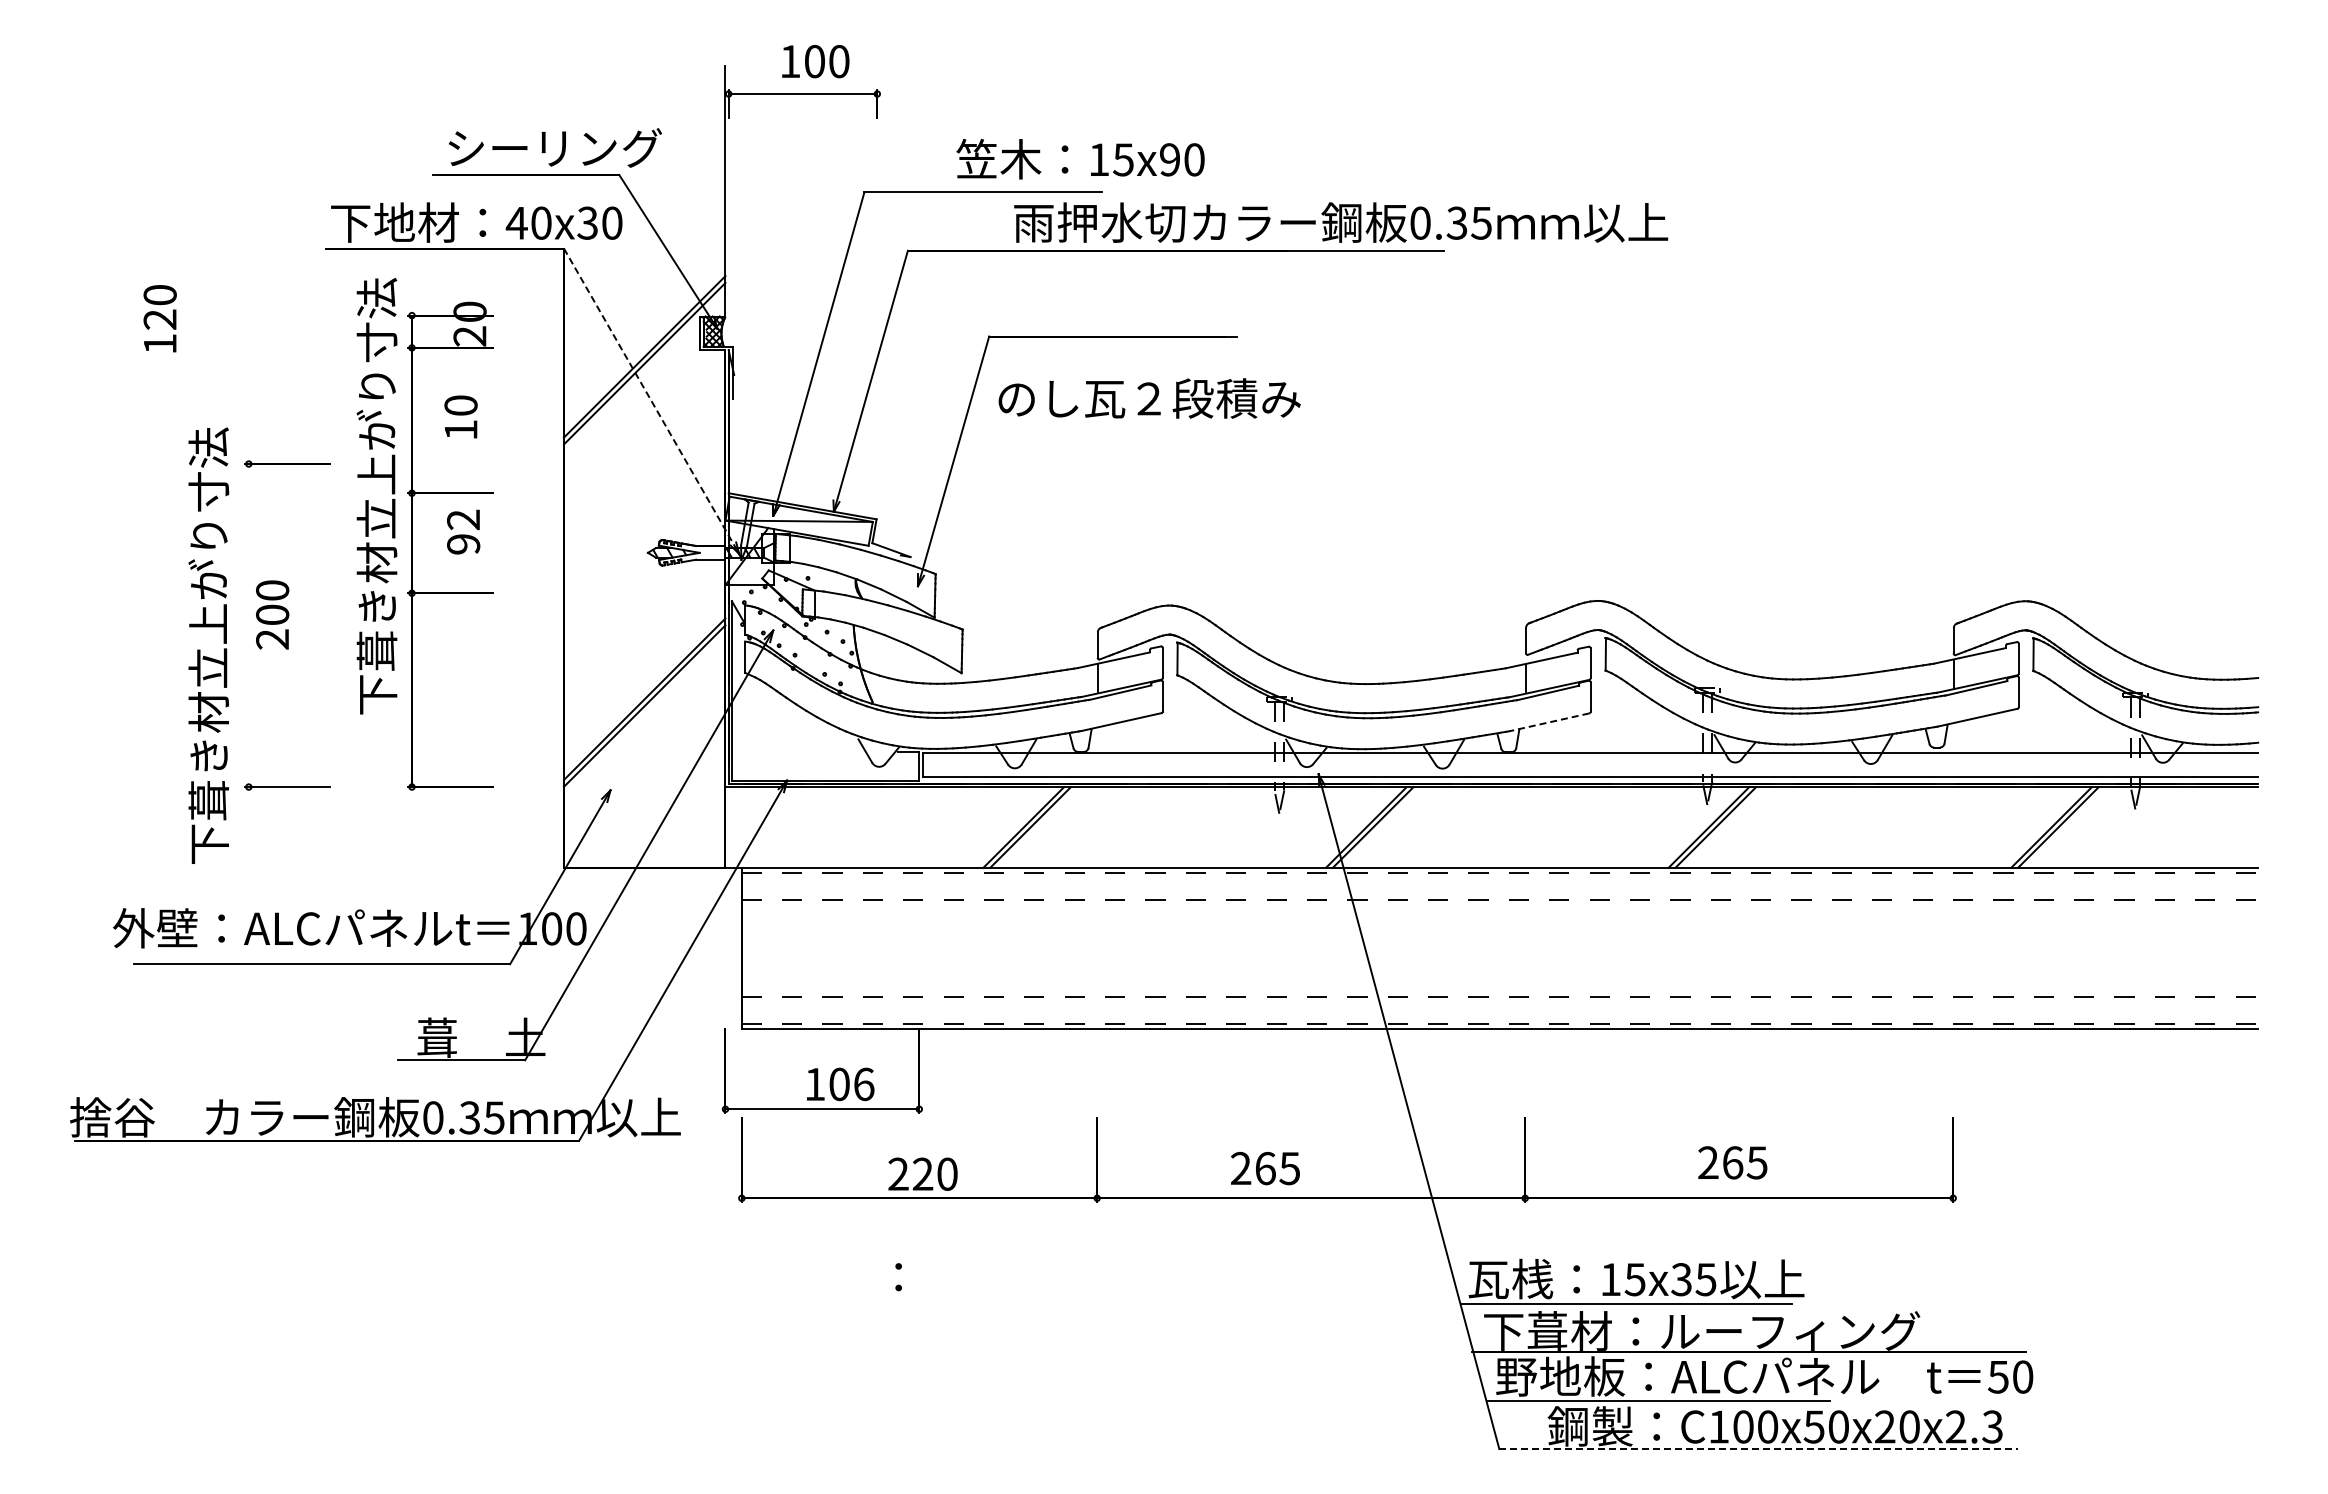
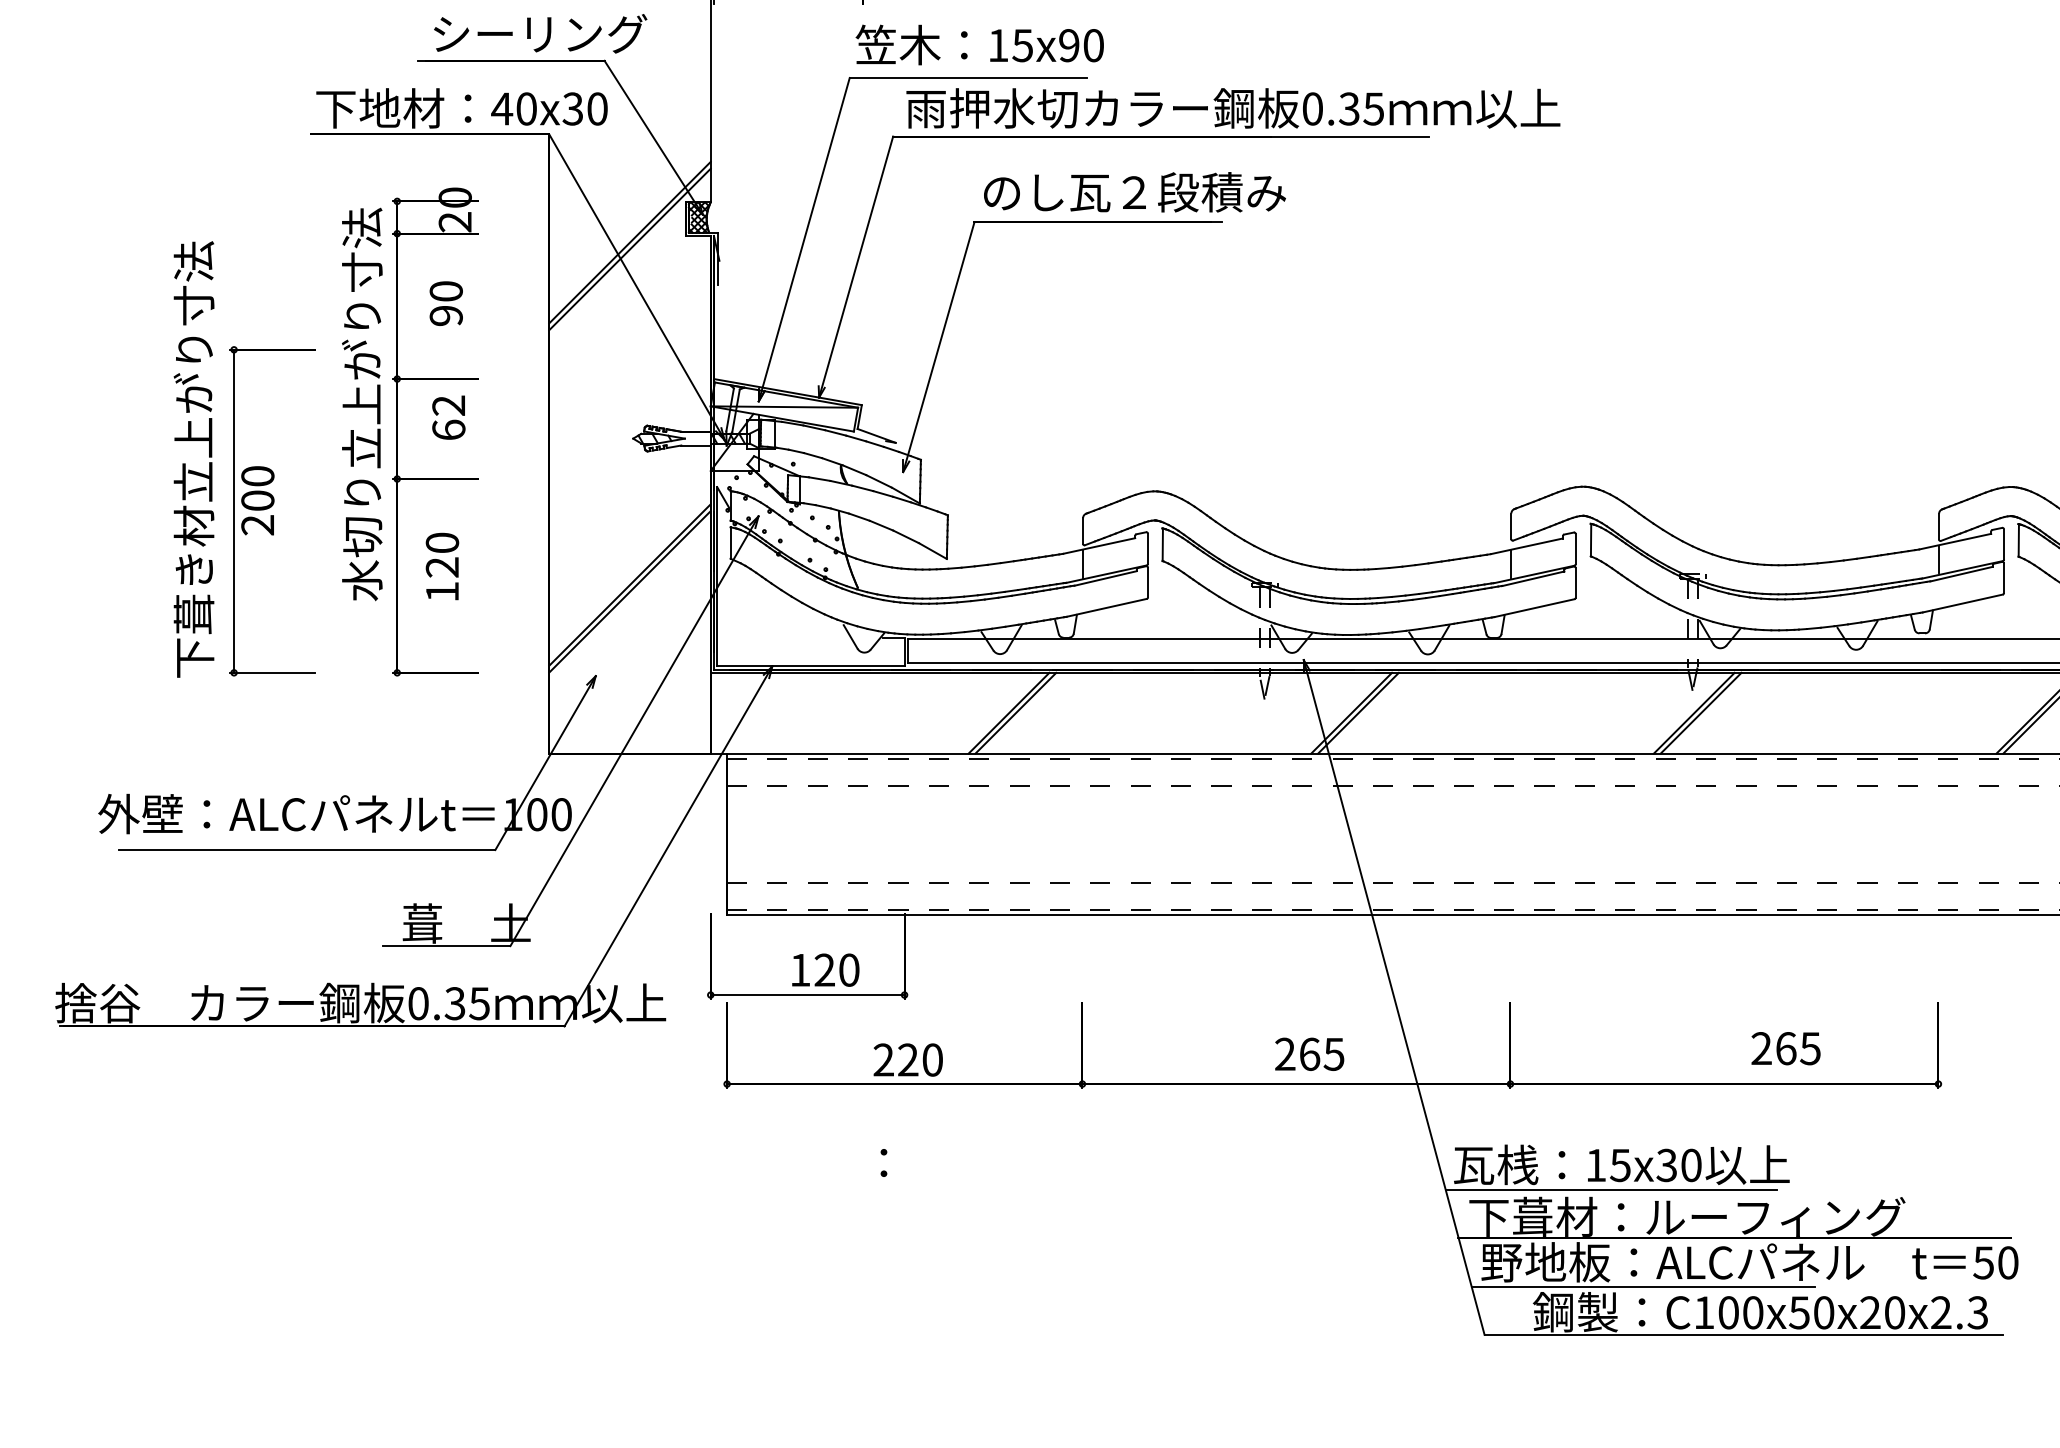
text: (1080, 159) -> (979, 45), moved
text: (1341, 222) -> (1233, 108), moved
text: (159, 318) -> (441, 566), moved
text: (1149, 398) -> (1134, 192), moved
line: (651, 401) -> (636, 287), dashed -> solid
text: (460, 430) -> (445, 316), 10 -> 90
text: (376, 496) -> (361, 382), 下葺き材立上がり寸法 -> 水切り立上がり寸法
text: (463, 544) -> (448, 430), 92 -> 62
line: (248, 625) -> (233, 511), added
text: (208, 645) -> (193, 459), moved
line: (1548, 722) -> (1533, 608), dashed -> solid
text: (851, 1084) -> (836, 970), 106 -> 120
text: (1732, 1162) -> (1785, 1048), moved
text: (1265, 1168) -> (1309, 1054), moved
text: (1705, 1279) -> (1690, 1165), 15x35 -> 15x30
line: (1759, 1449) -> (1744, 1335), dashed -> solid

